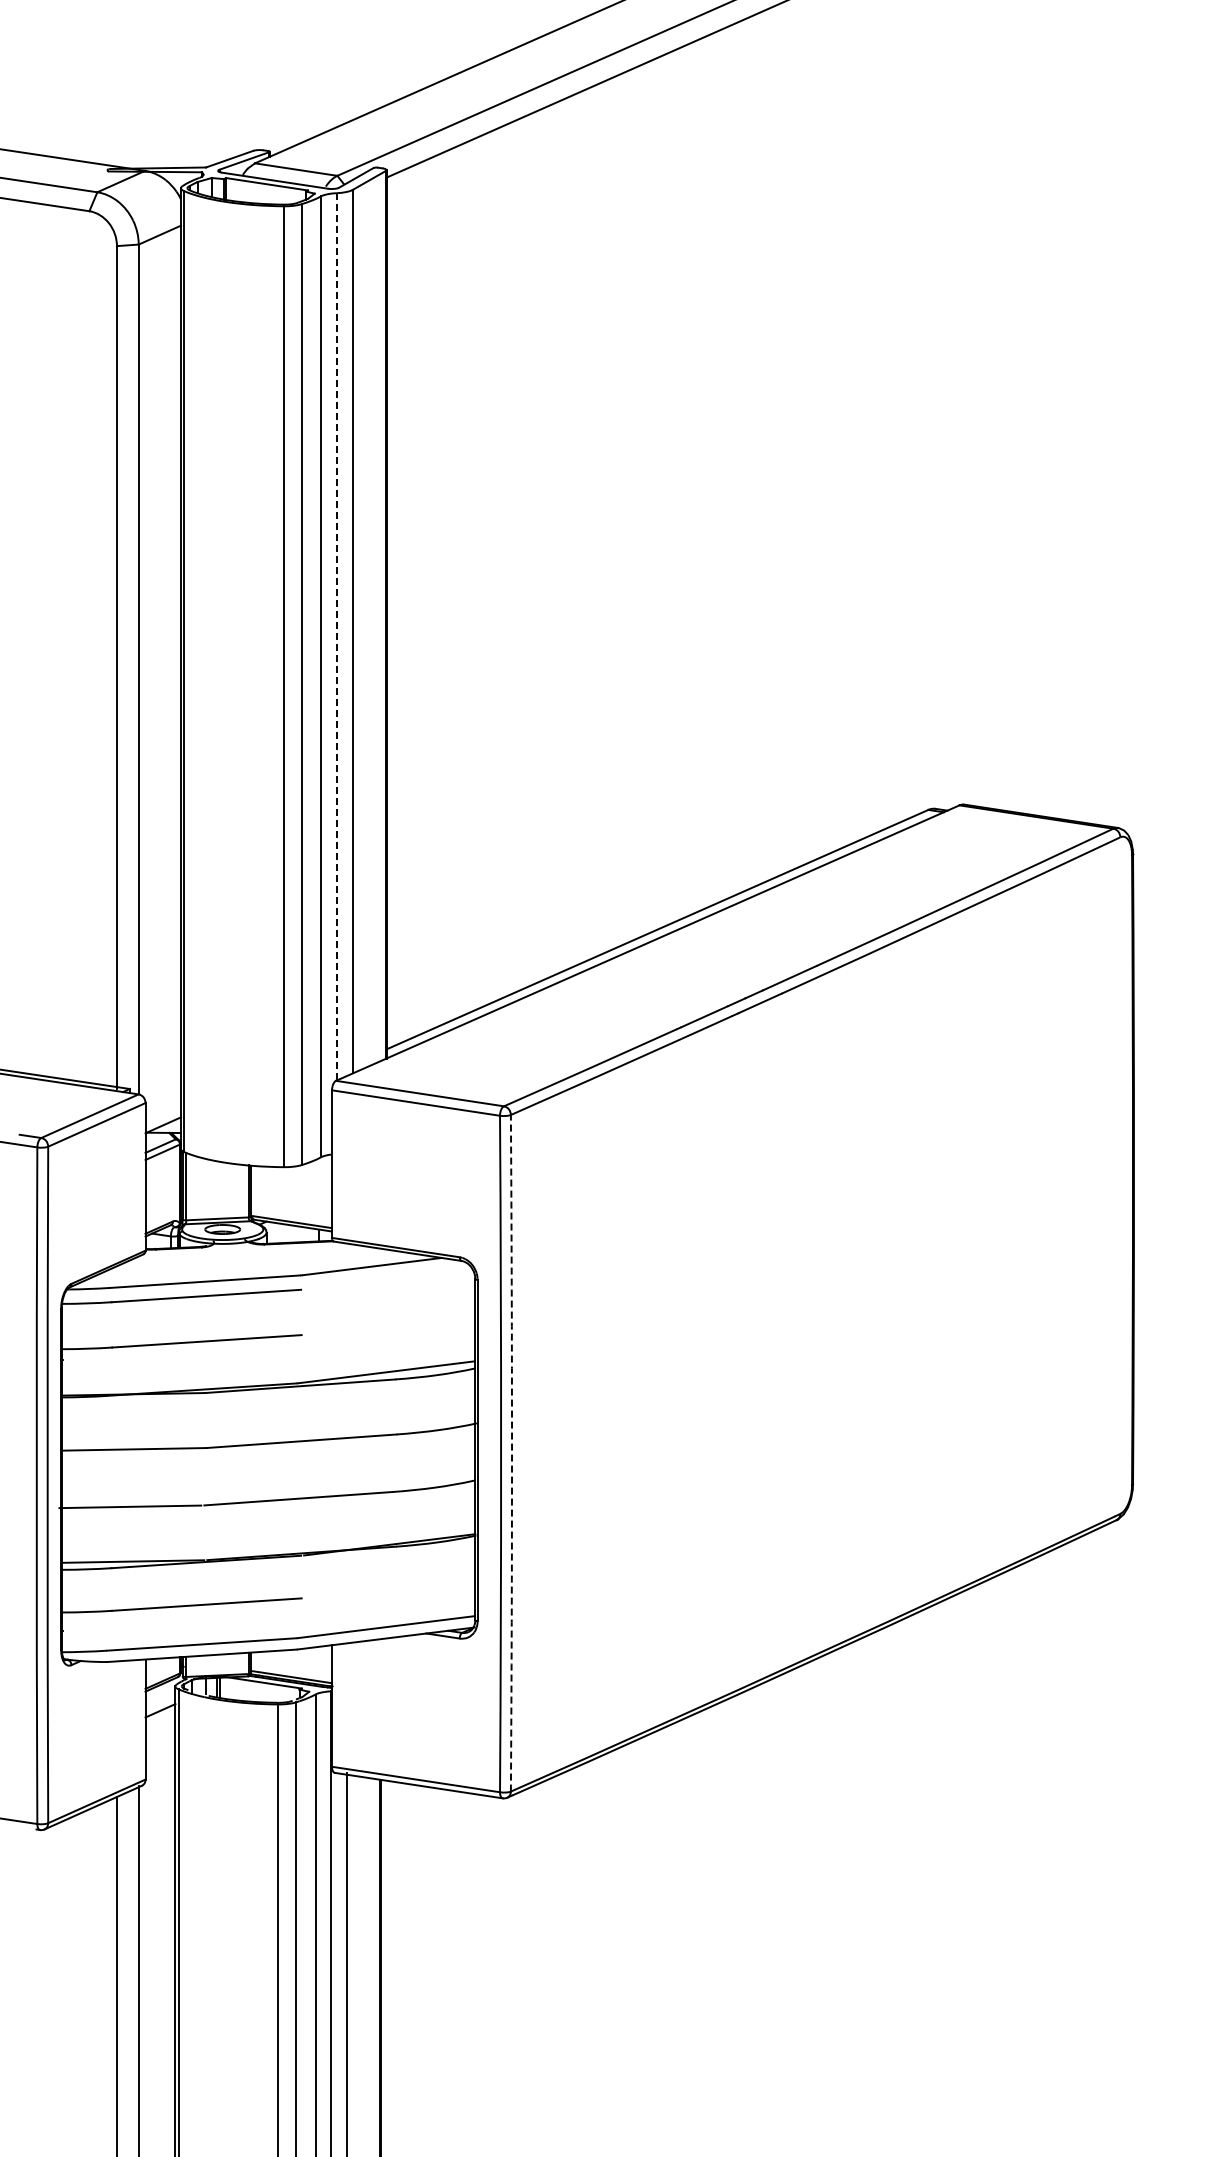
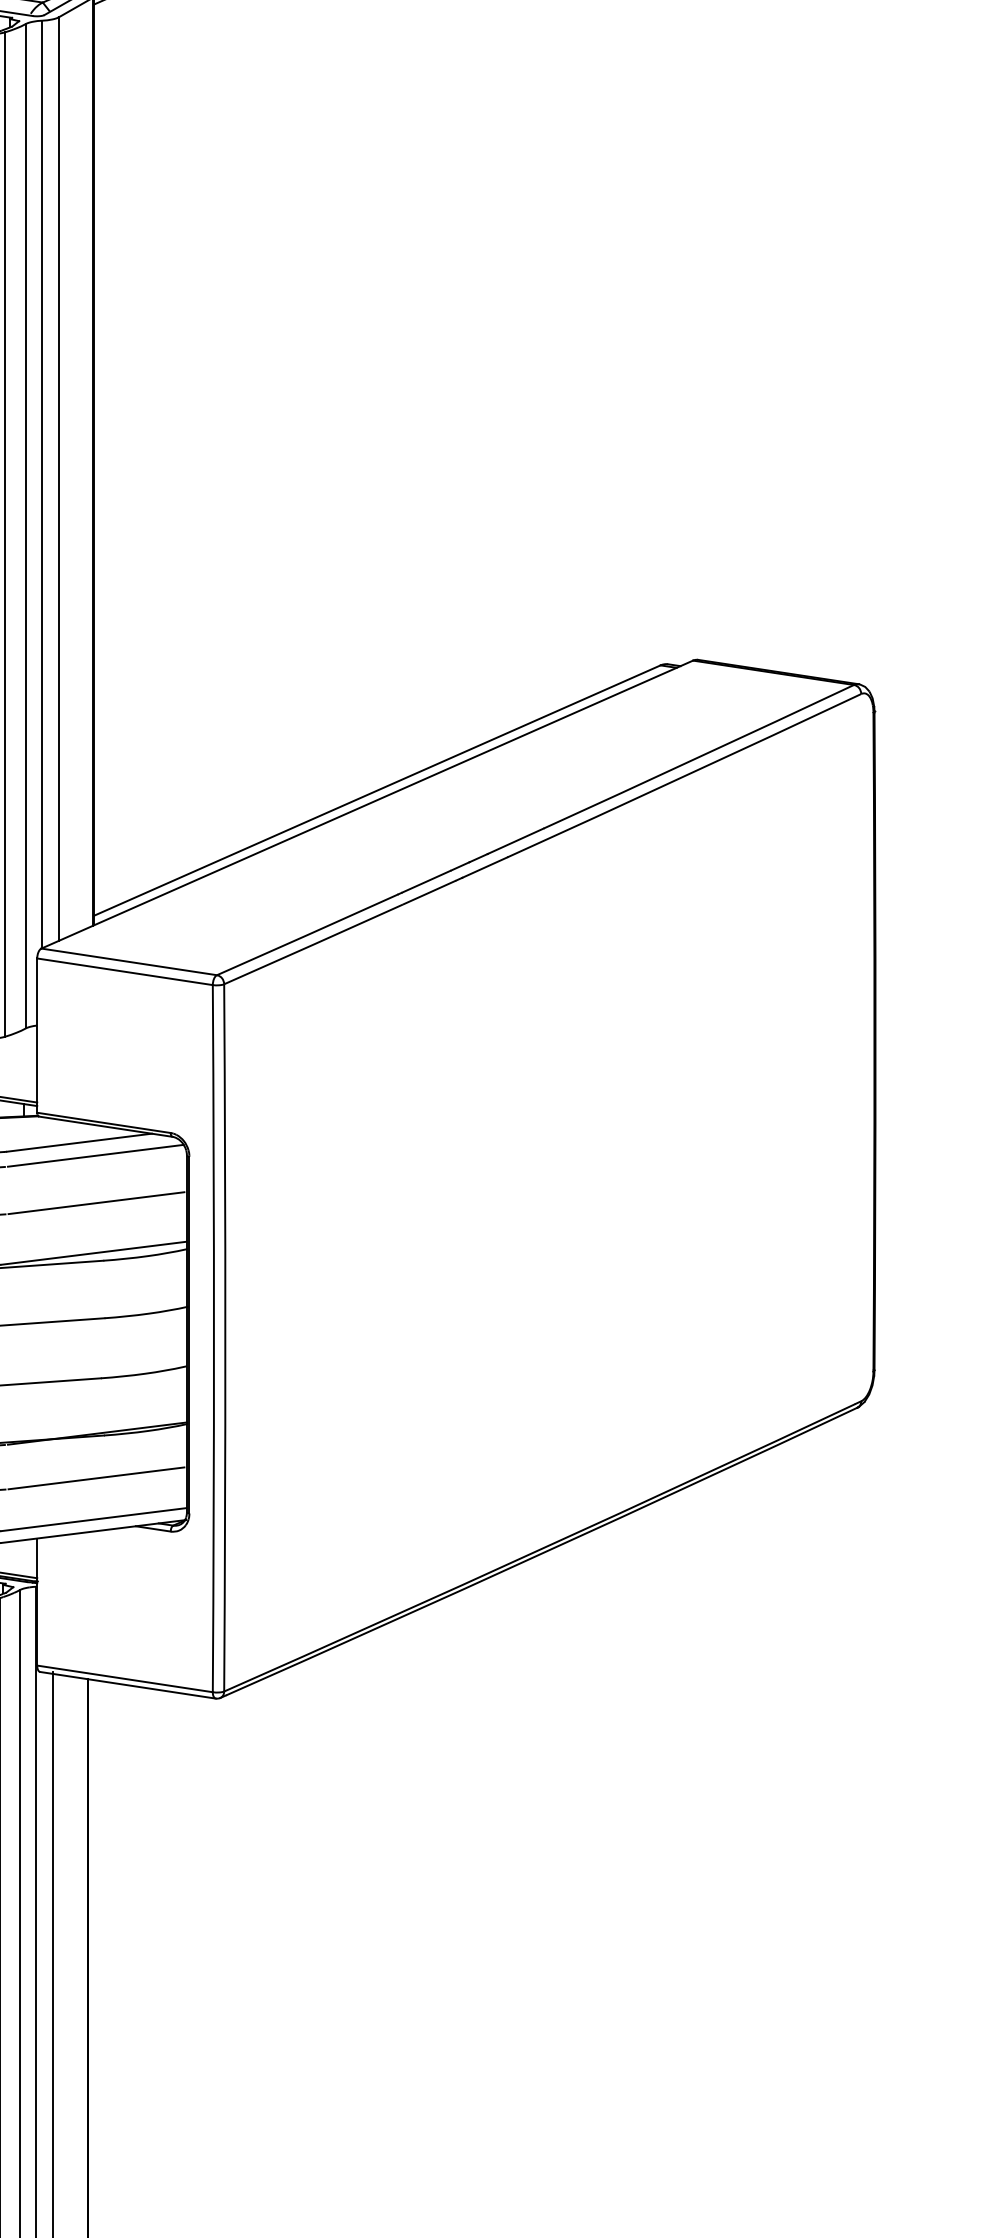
line: (336, 636) -> (41, 484), dashed -> solid
line: (388, 1278) -> (96, 1155), added
line: (388, 1323) -> (96, 1202), added
arc: (512, 1453) -> (225, 1338), dashed -> solid
line: (388, 1587) -> (96, 1478), added

